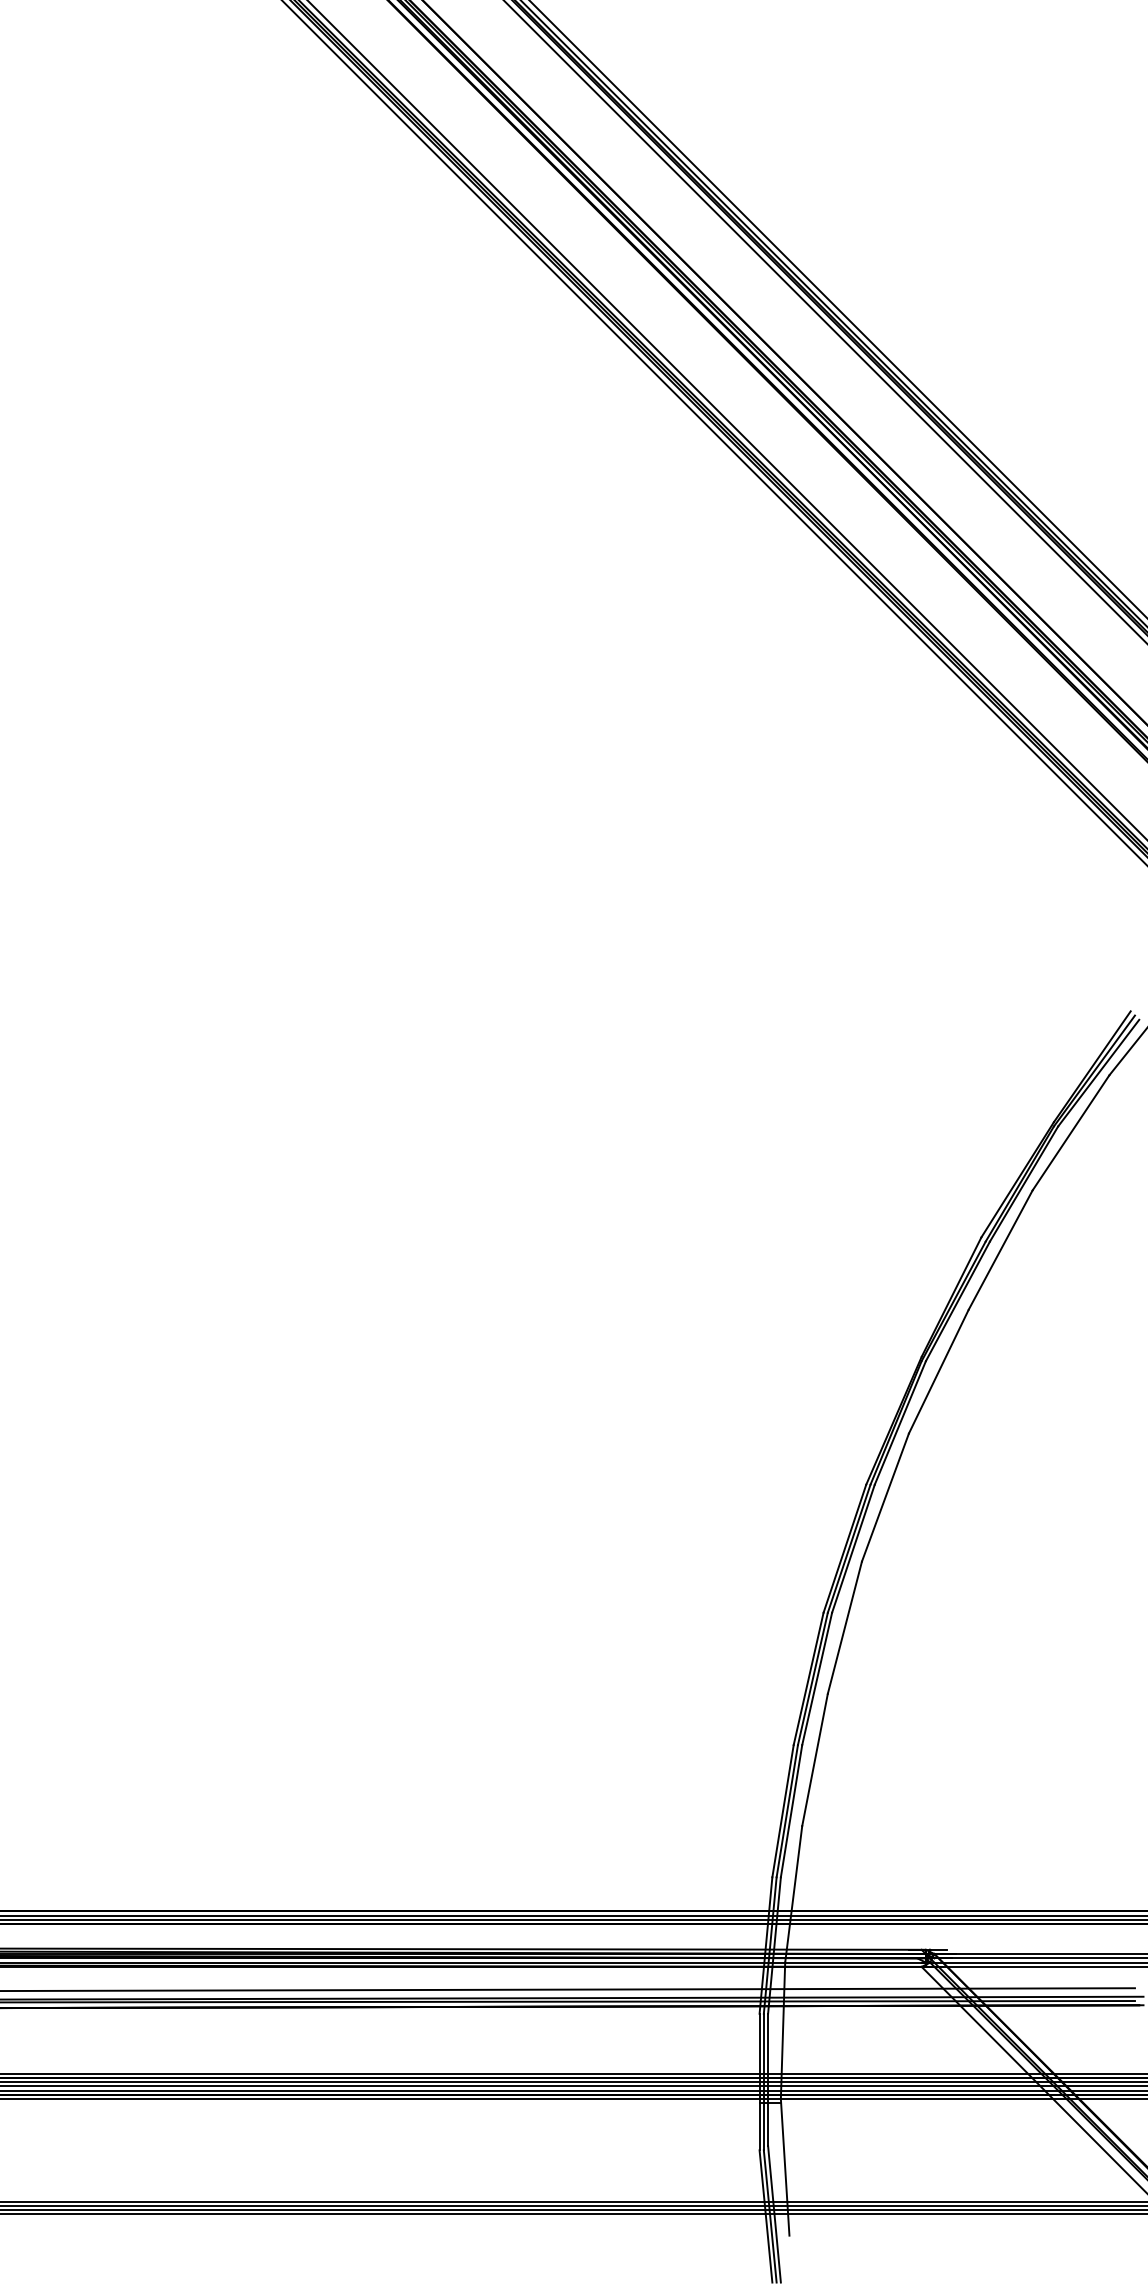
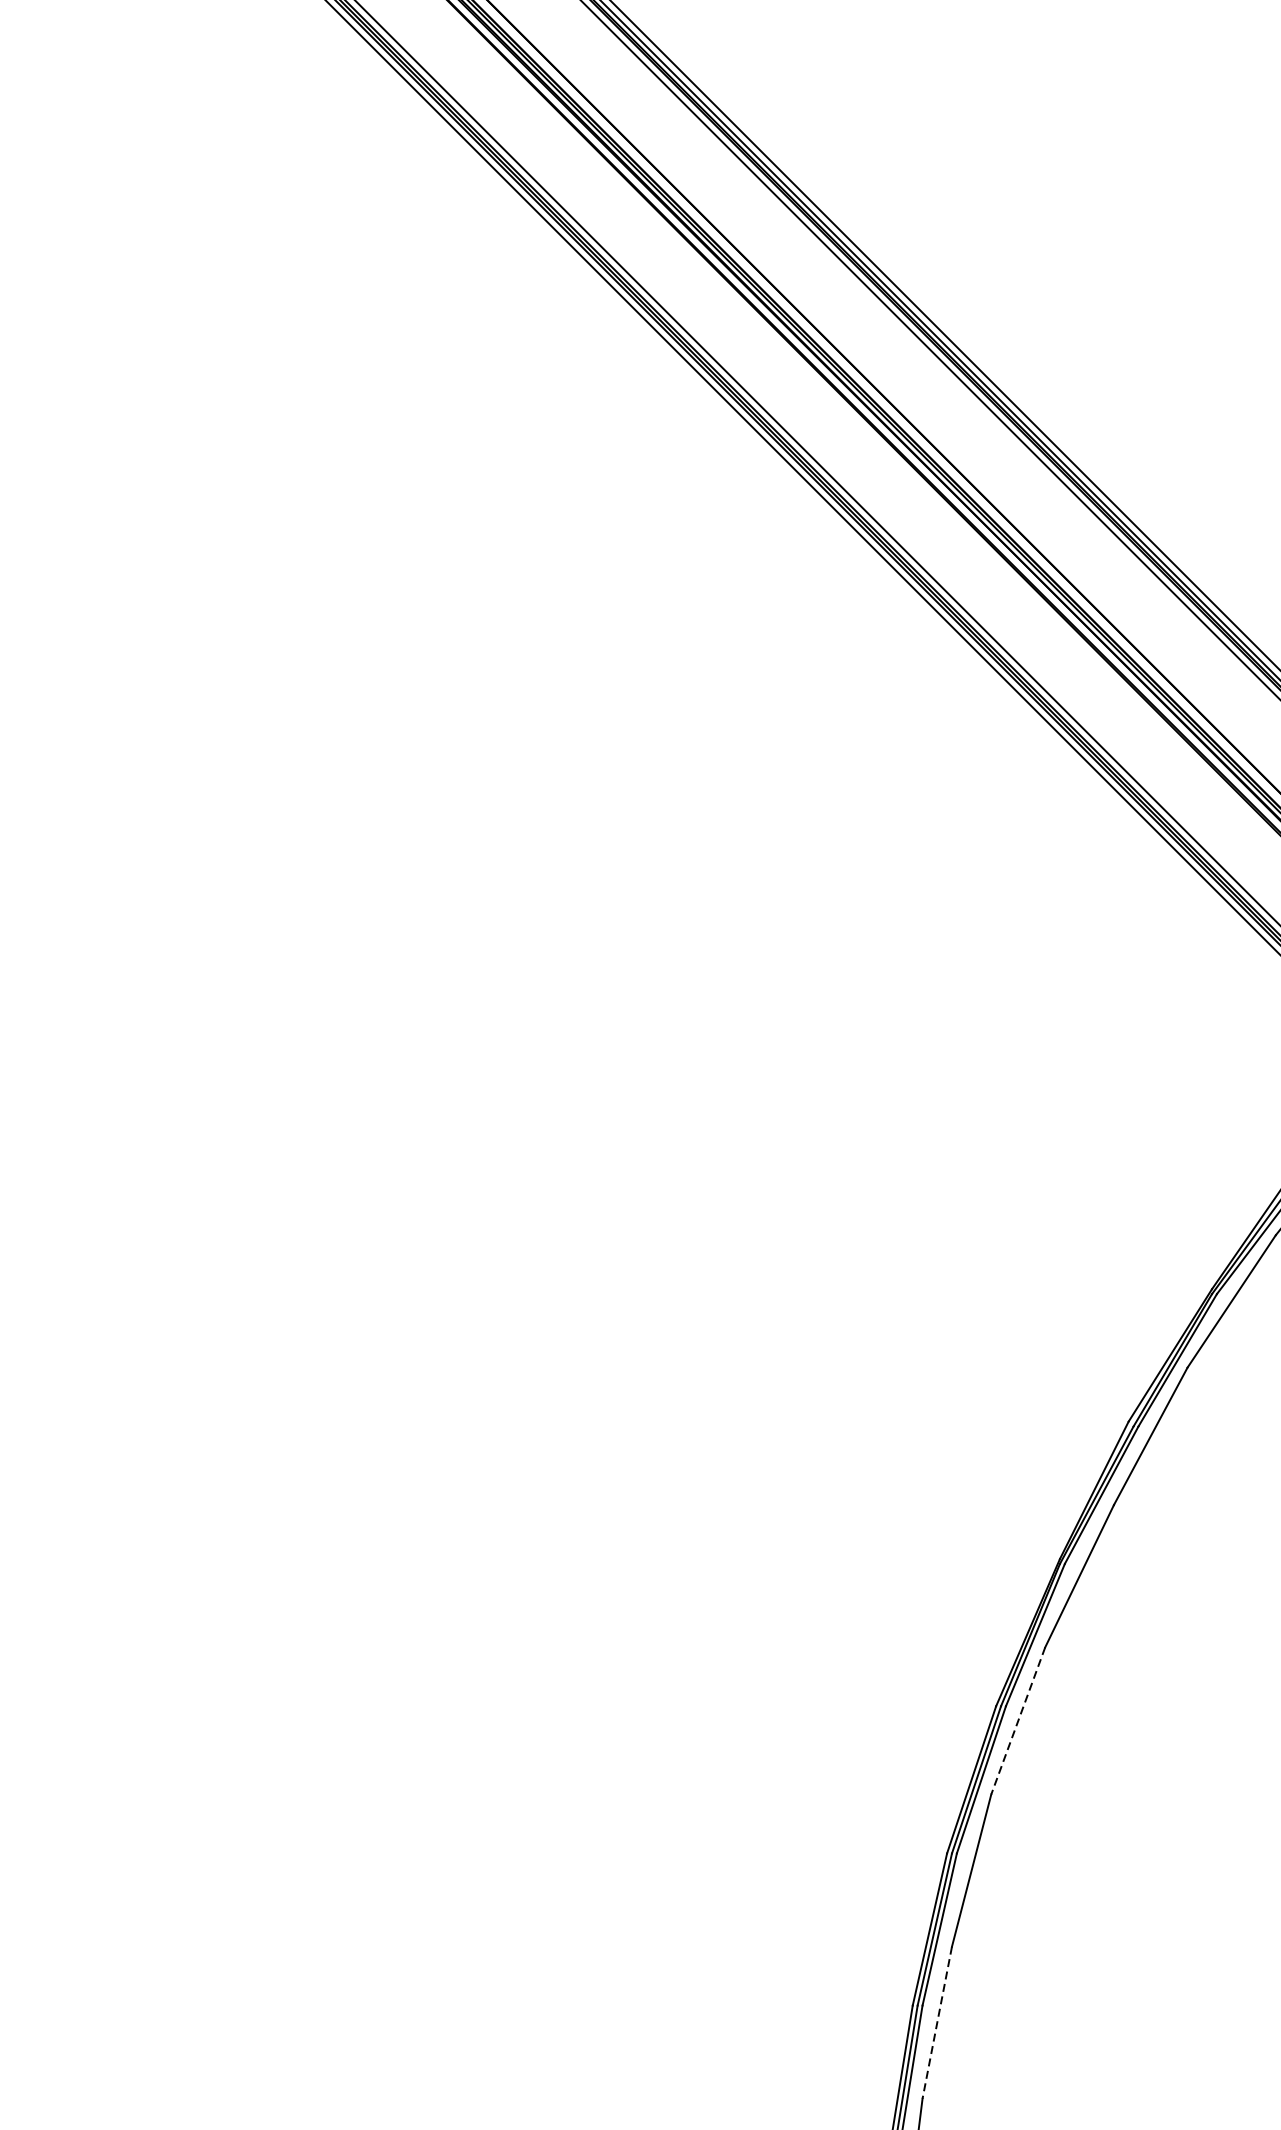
line: (885, 1498) -> (1018, 1721), solid -> dashed
line: (814, 1760) -> (936, 2023), solid -> dashed

